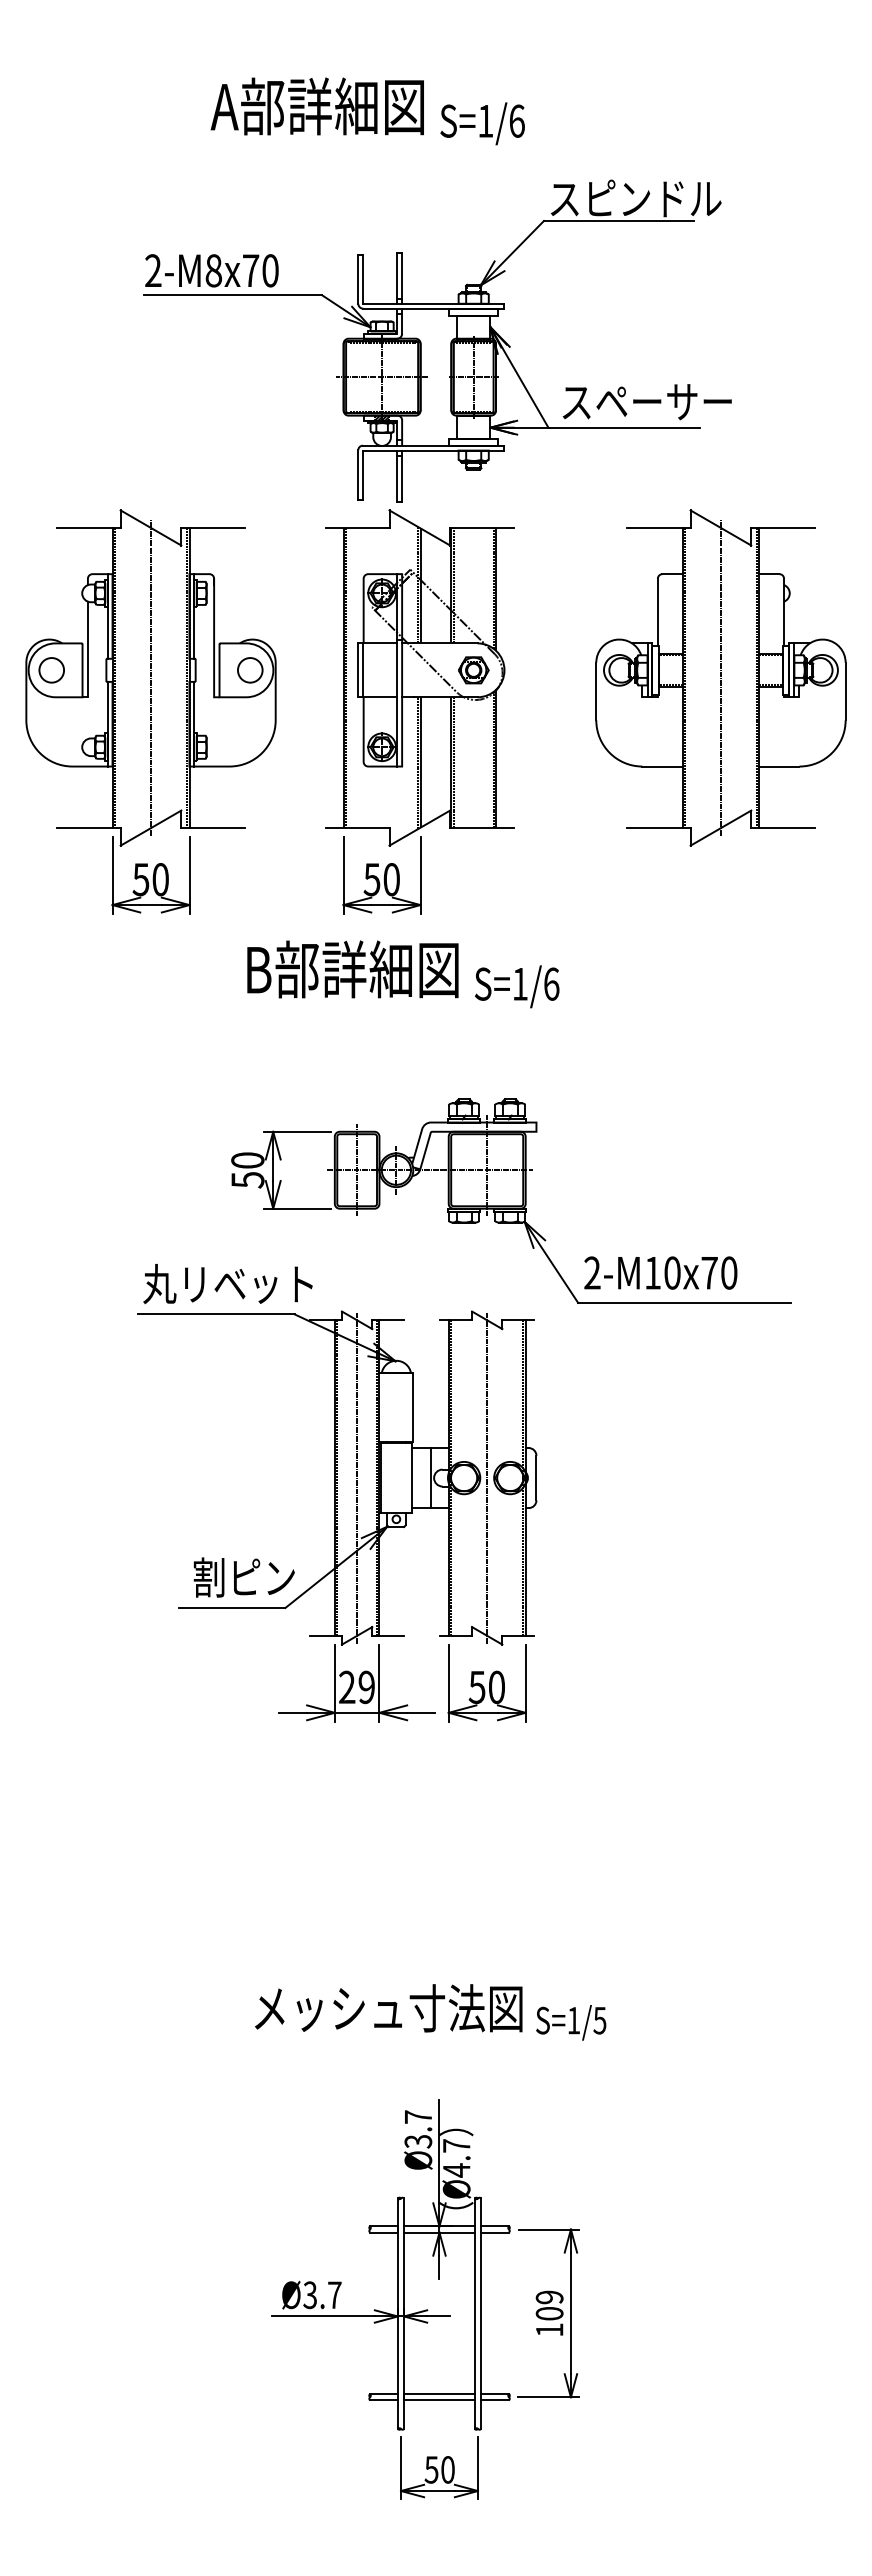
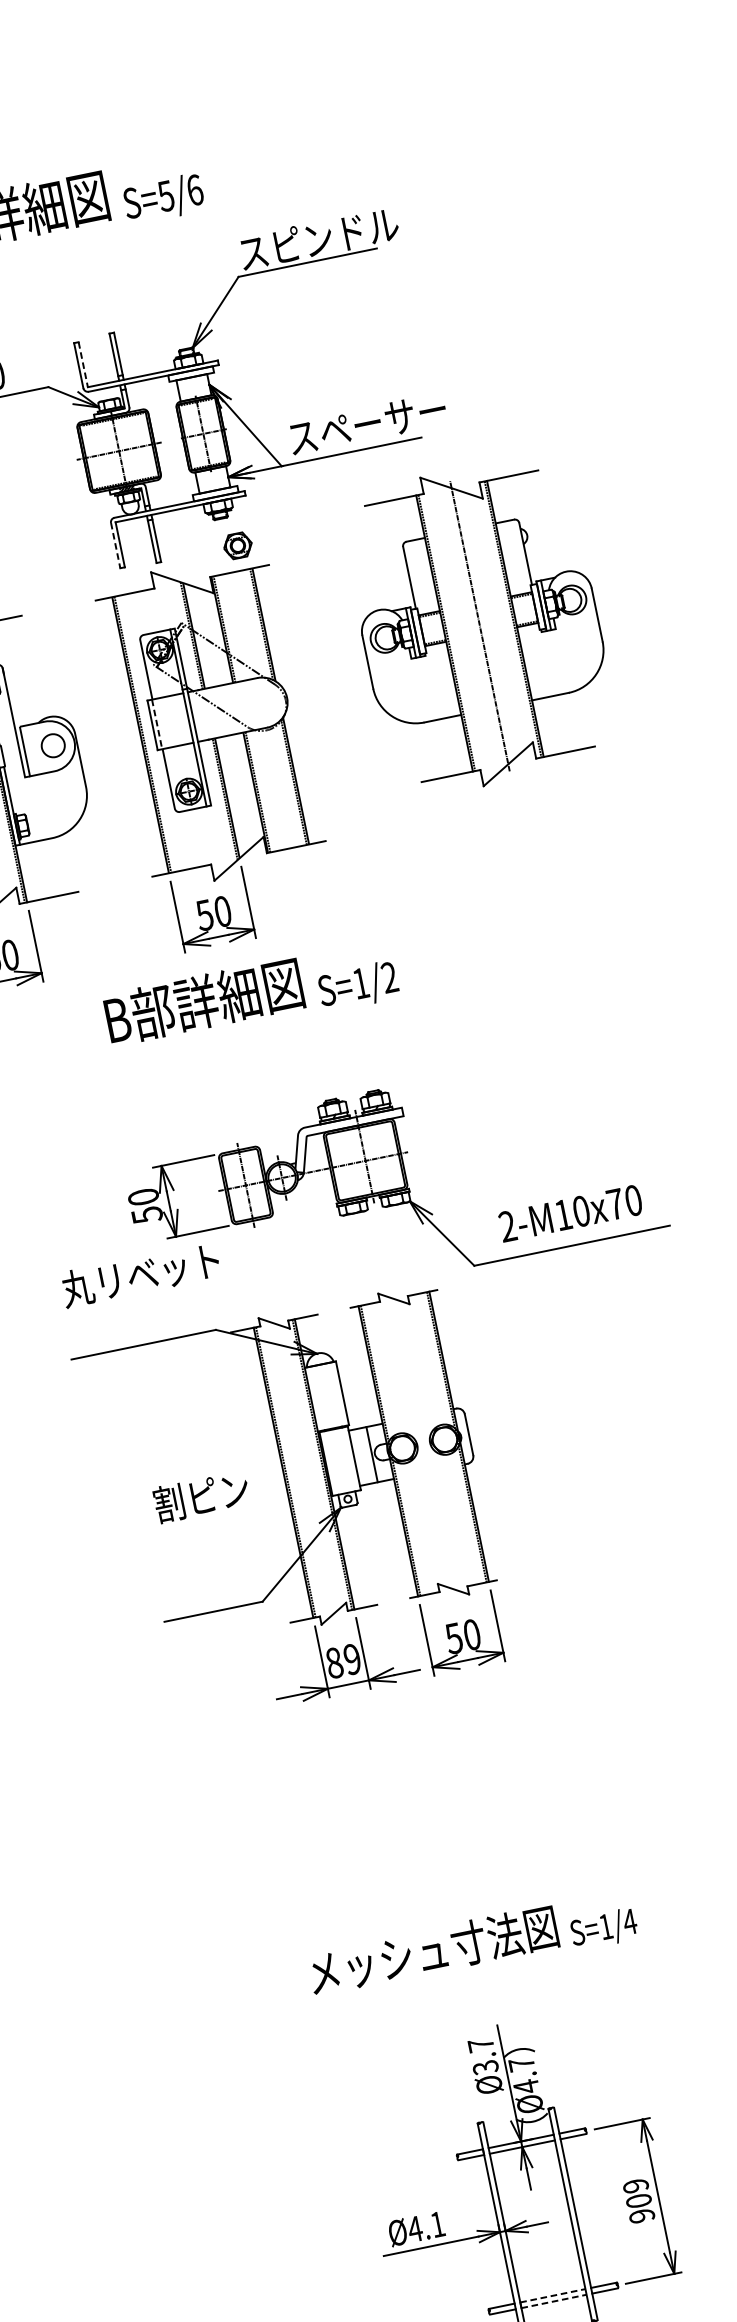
text: (485, 121) -> (166, 196), S=1/6 -> S=5/6
line: (363, 279) -> (83, 364), solid -> dashed
line: (358, 474) -> (115, 545), solid -> dashed
line: (363, 670) -> (157, 724), solid -> dashed
part: (473, 670) -> (237, 546), moved
part: (720, 677) -> (479, 625), moved
text: (551, 983) -> (389, 976), S=1/6 -> S=1/2
text: (660, 1272) -> (570, 1213), moved
text: (227, 1284) -> (140, 1275), moved
line: (357, 1477) -> (304, 1468), removed
line: (487, 1477) -> (423, 1443), removed
text: (243, 1577) -> (200, 1496), moved
text: (347, 1687) -> (334, 1663), 29 -> 89
text: (599, 2020) -> (629, 1921), S=1/5 -> S=1/4
text: (321, 2295) -> (425, 2227), Ø3.7 -> Ø4.1
text: (549, 2329) -> (641, 2215), 109 -> 909
line: (440, 2394) -> (553, 2295), solid -> dashed
line: (440, 2400) -> (554, 2301), solid -> dashed

